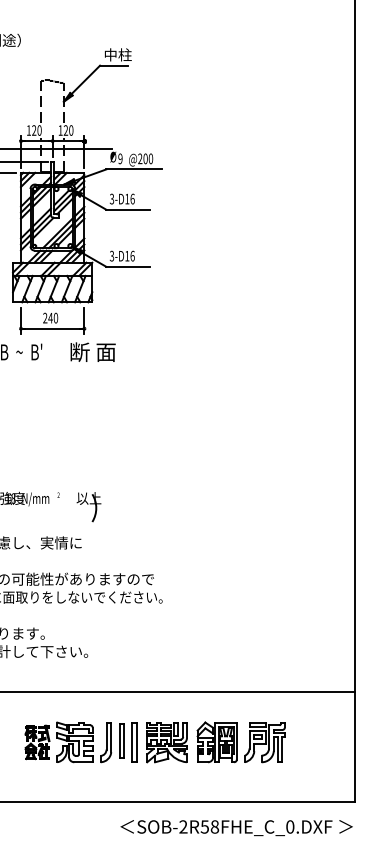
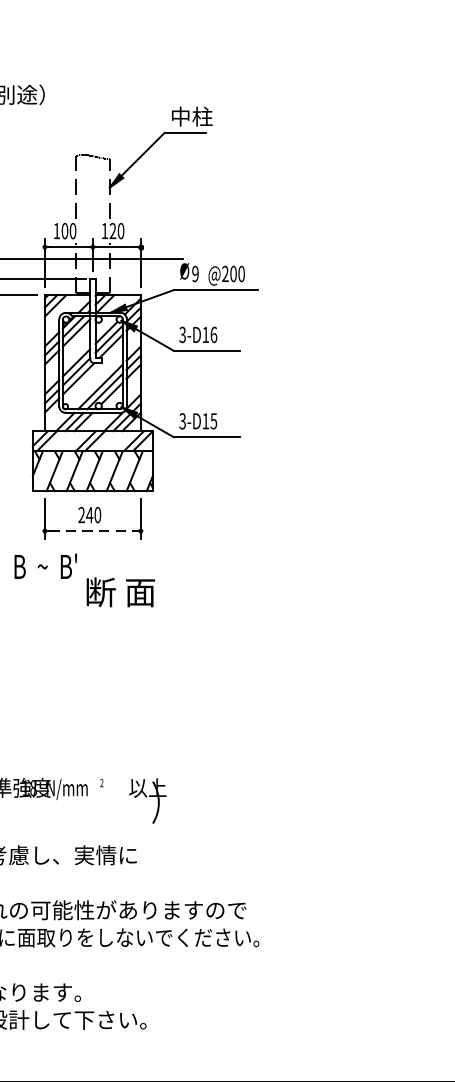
text: (34, 130) -> (65, 231), 120 -> 100
text: (132, 255) -> (213, 420), 3-D16 -> 3-D15
line: (53, 328) -> (94, 530), solid -> dashed
text: (92, 351) -> (119, 591), moved

